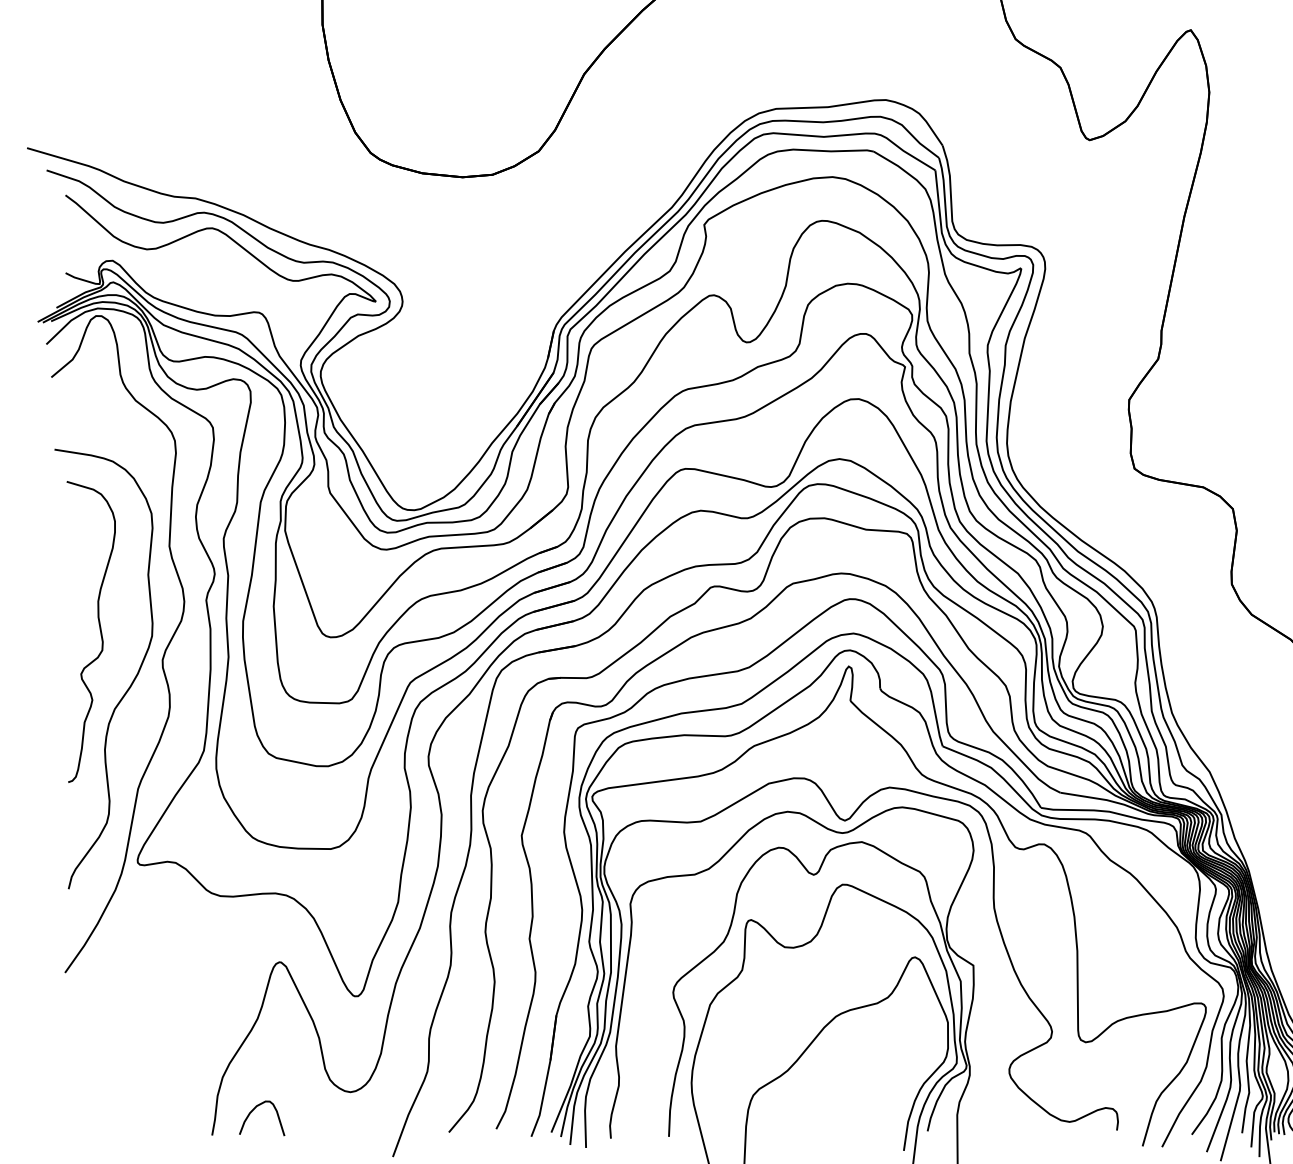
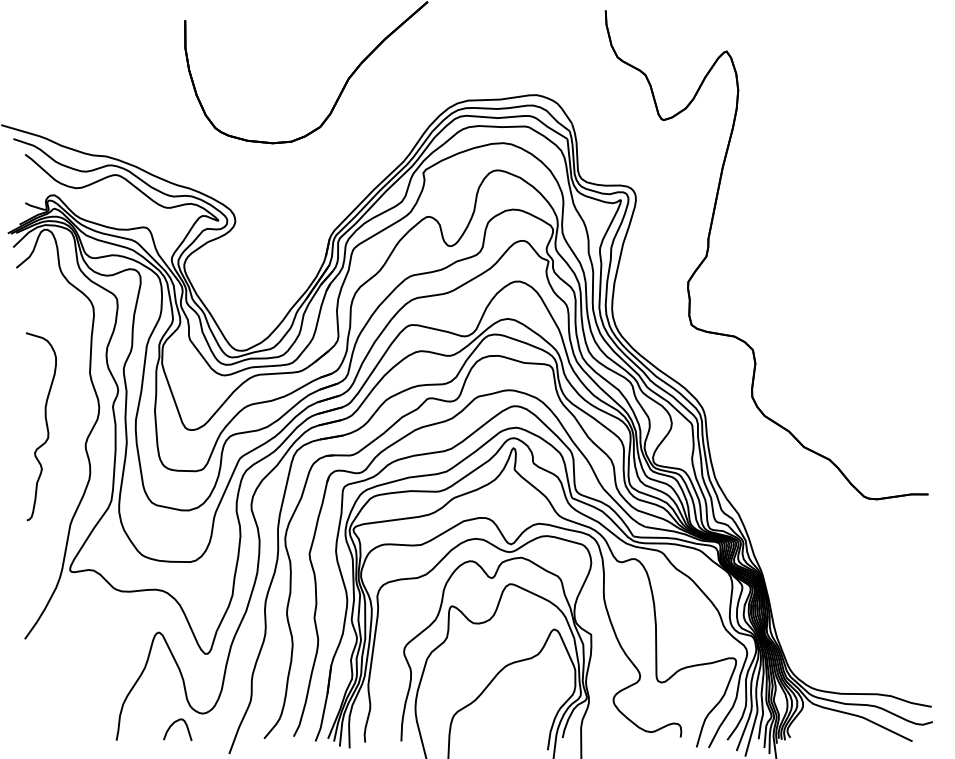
curve: (128, 686) -> (64, 460), removed
curve: (255, 1109) -> (173, 724), moved

